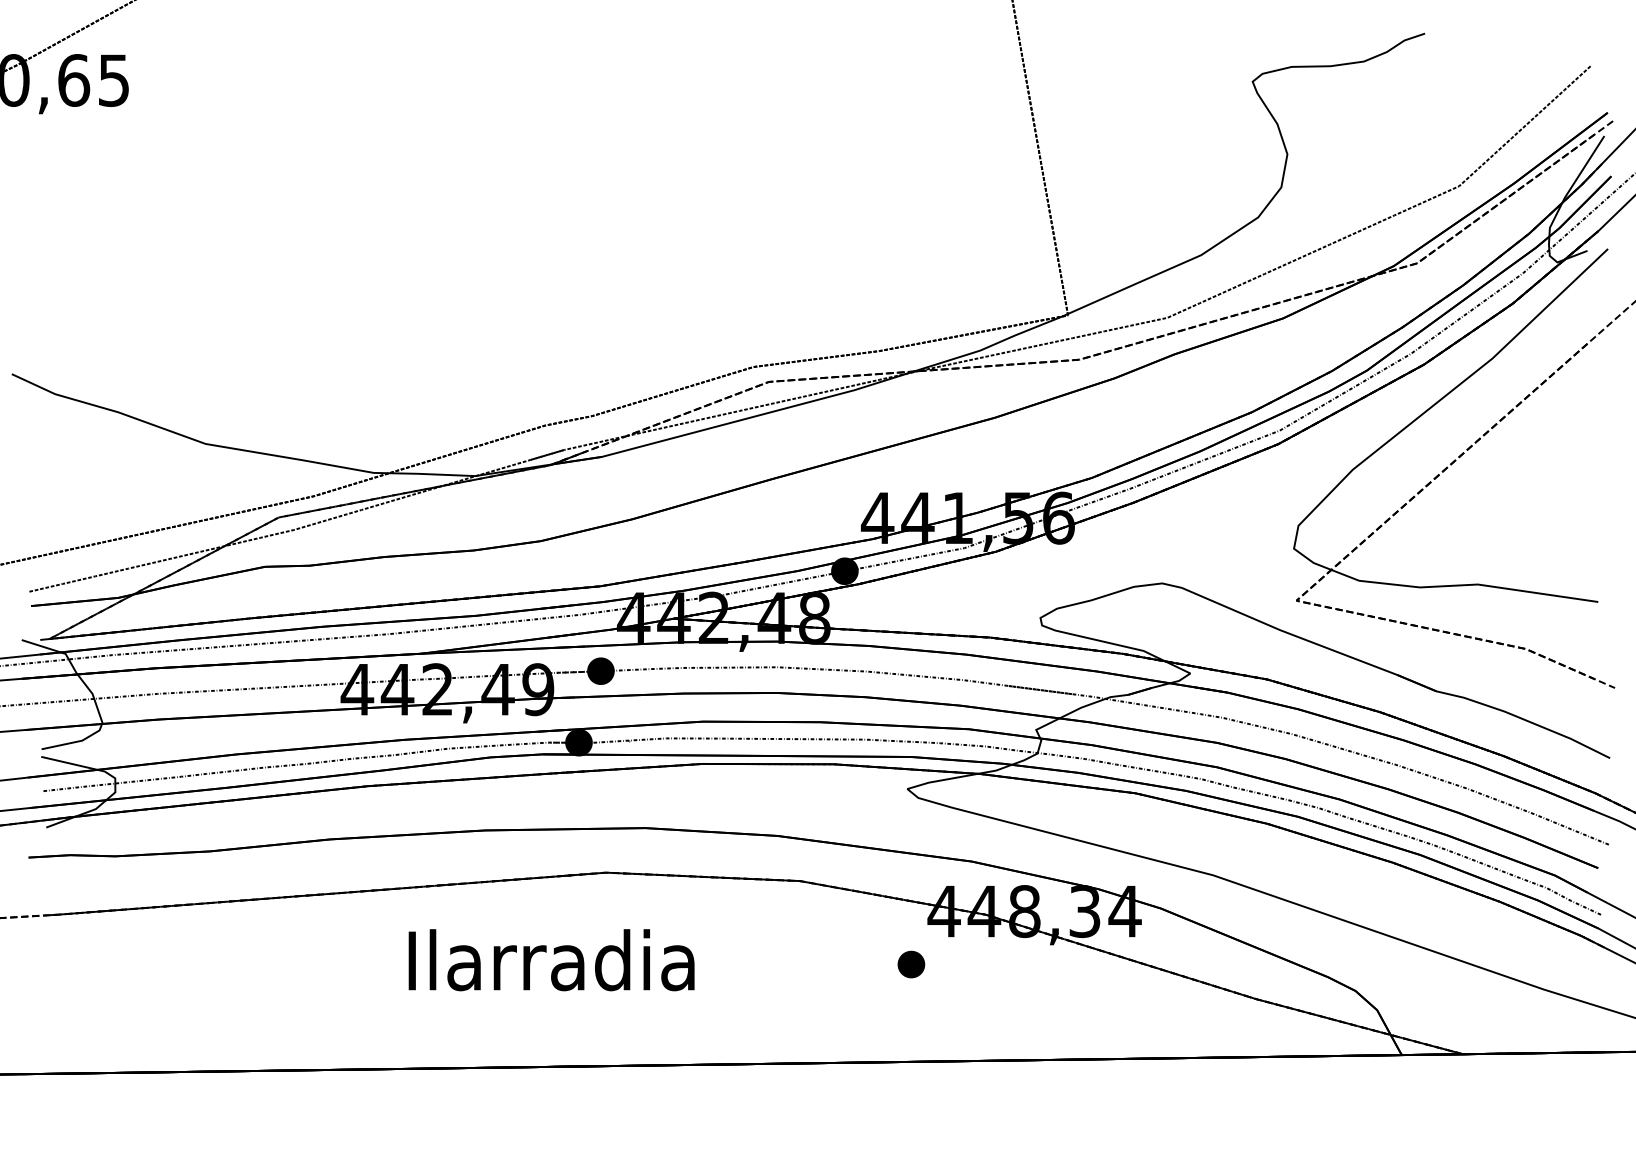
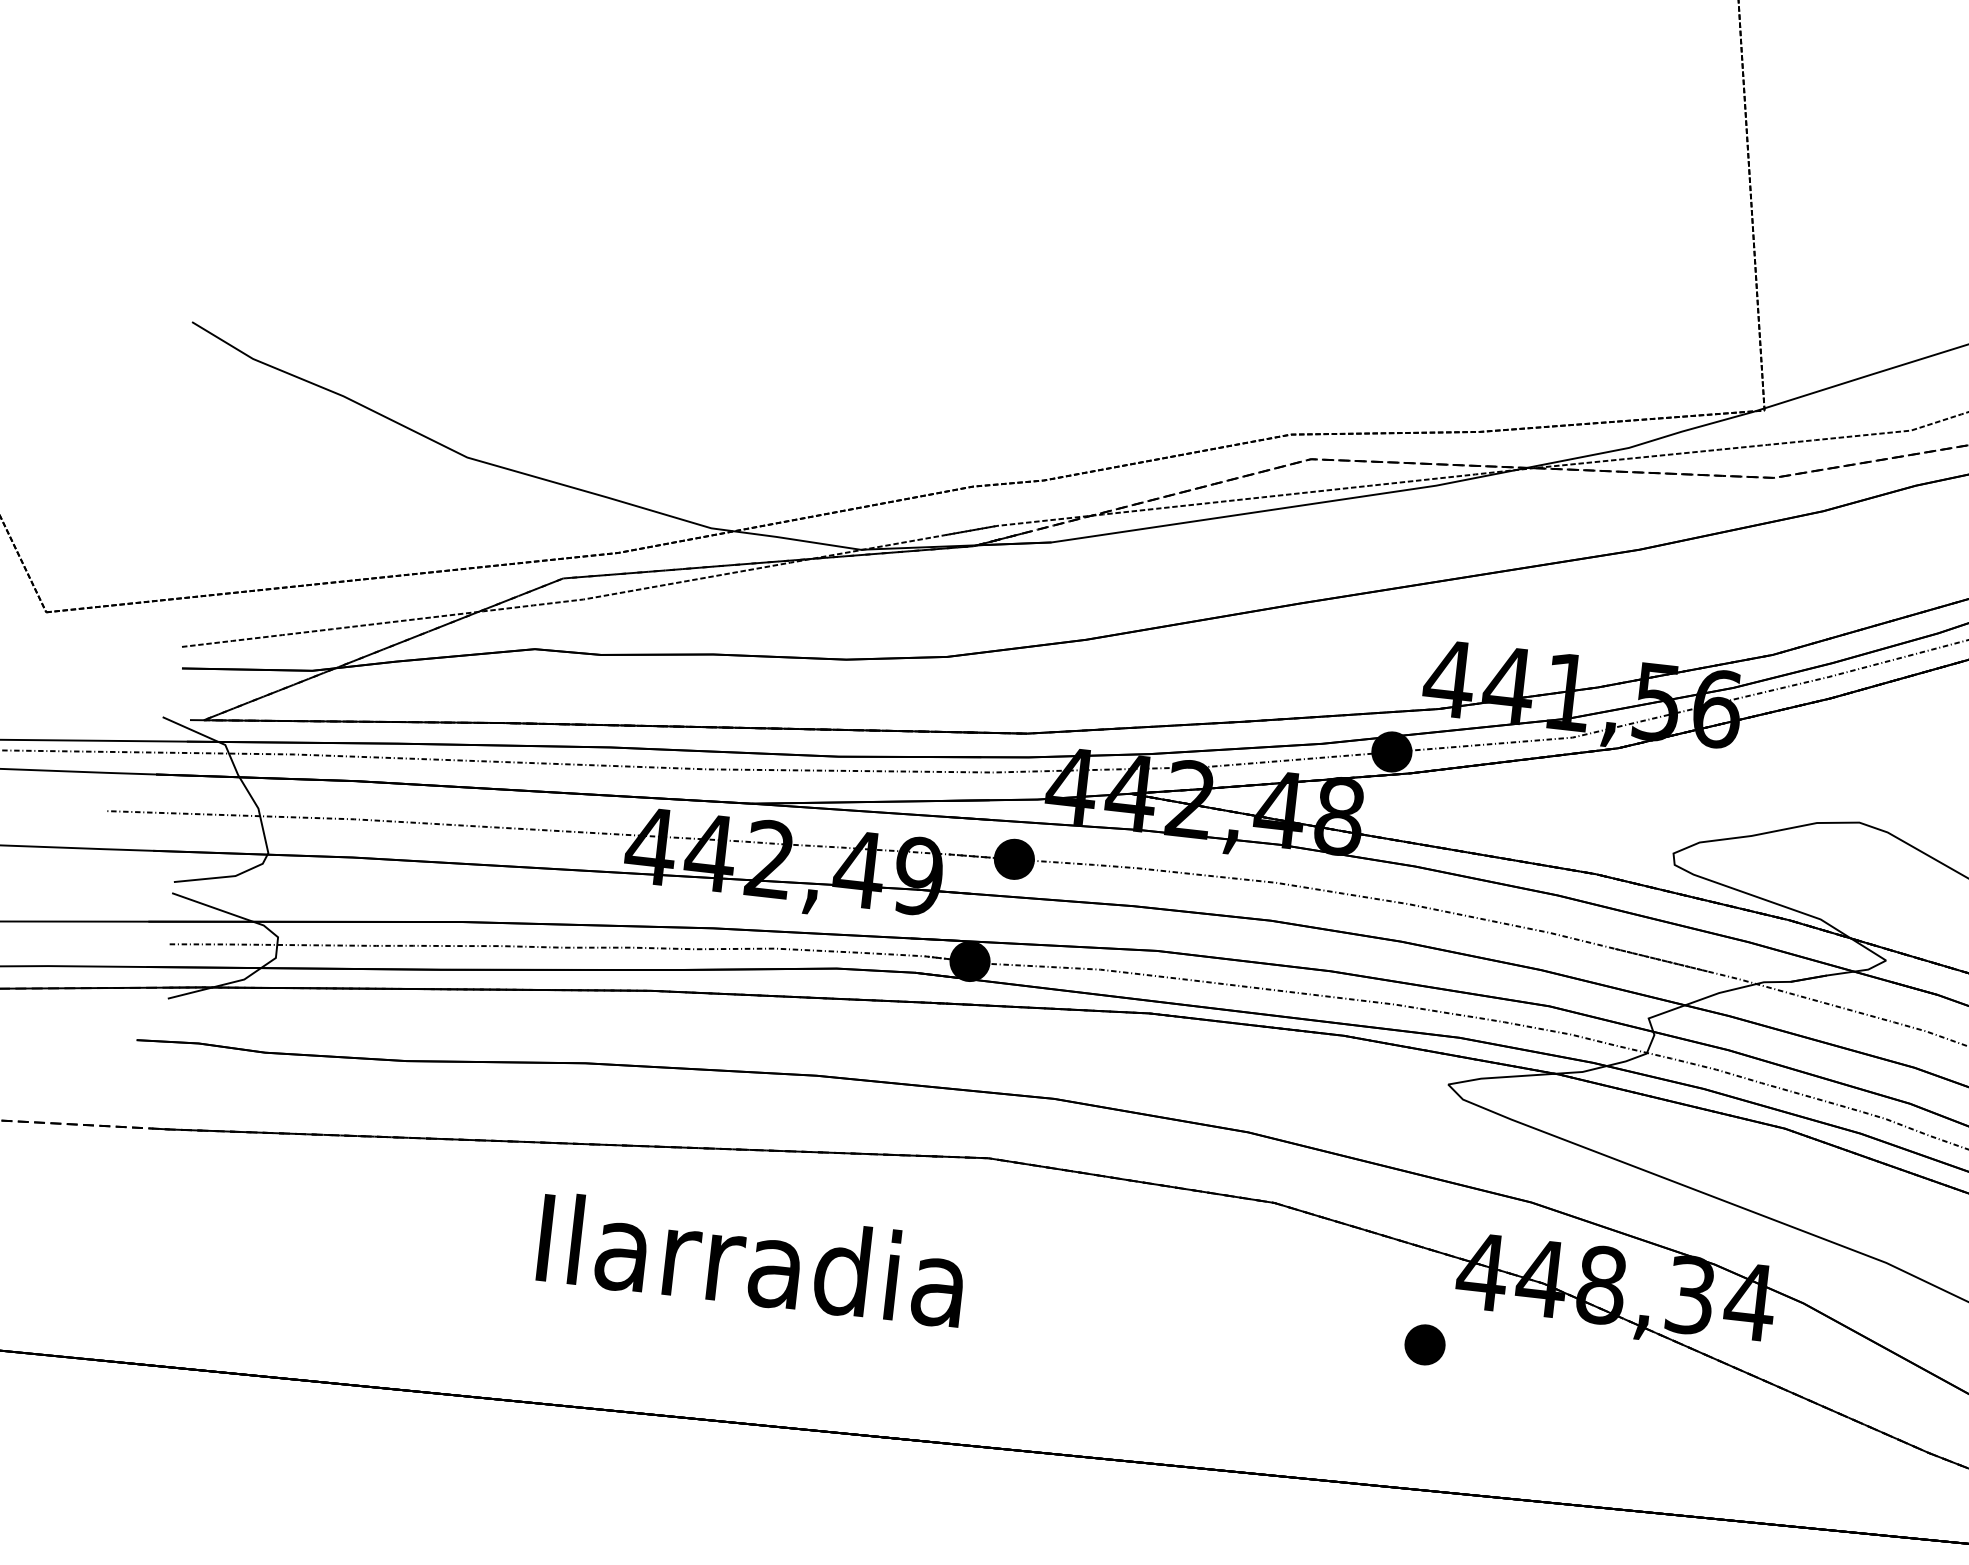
text: (551, 960) -> (751, 1260), moved

